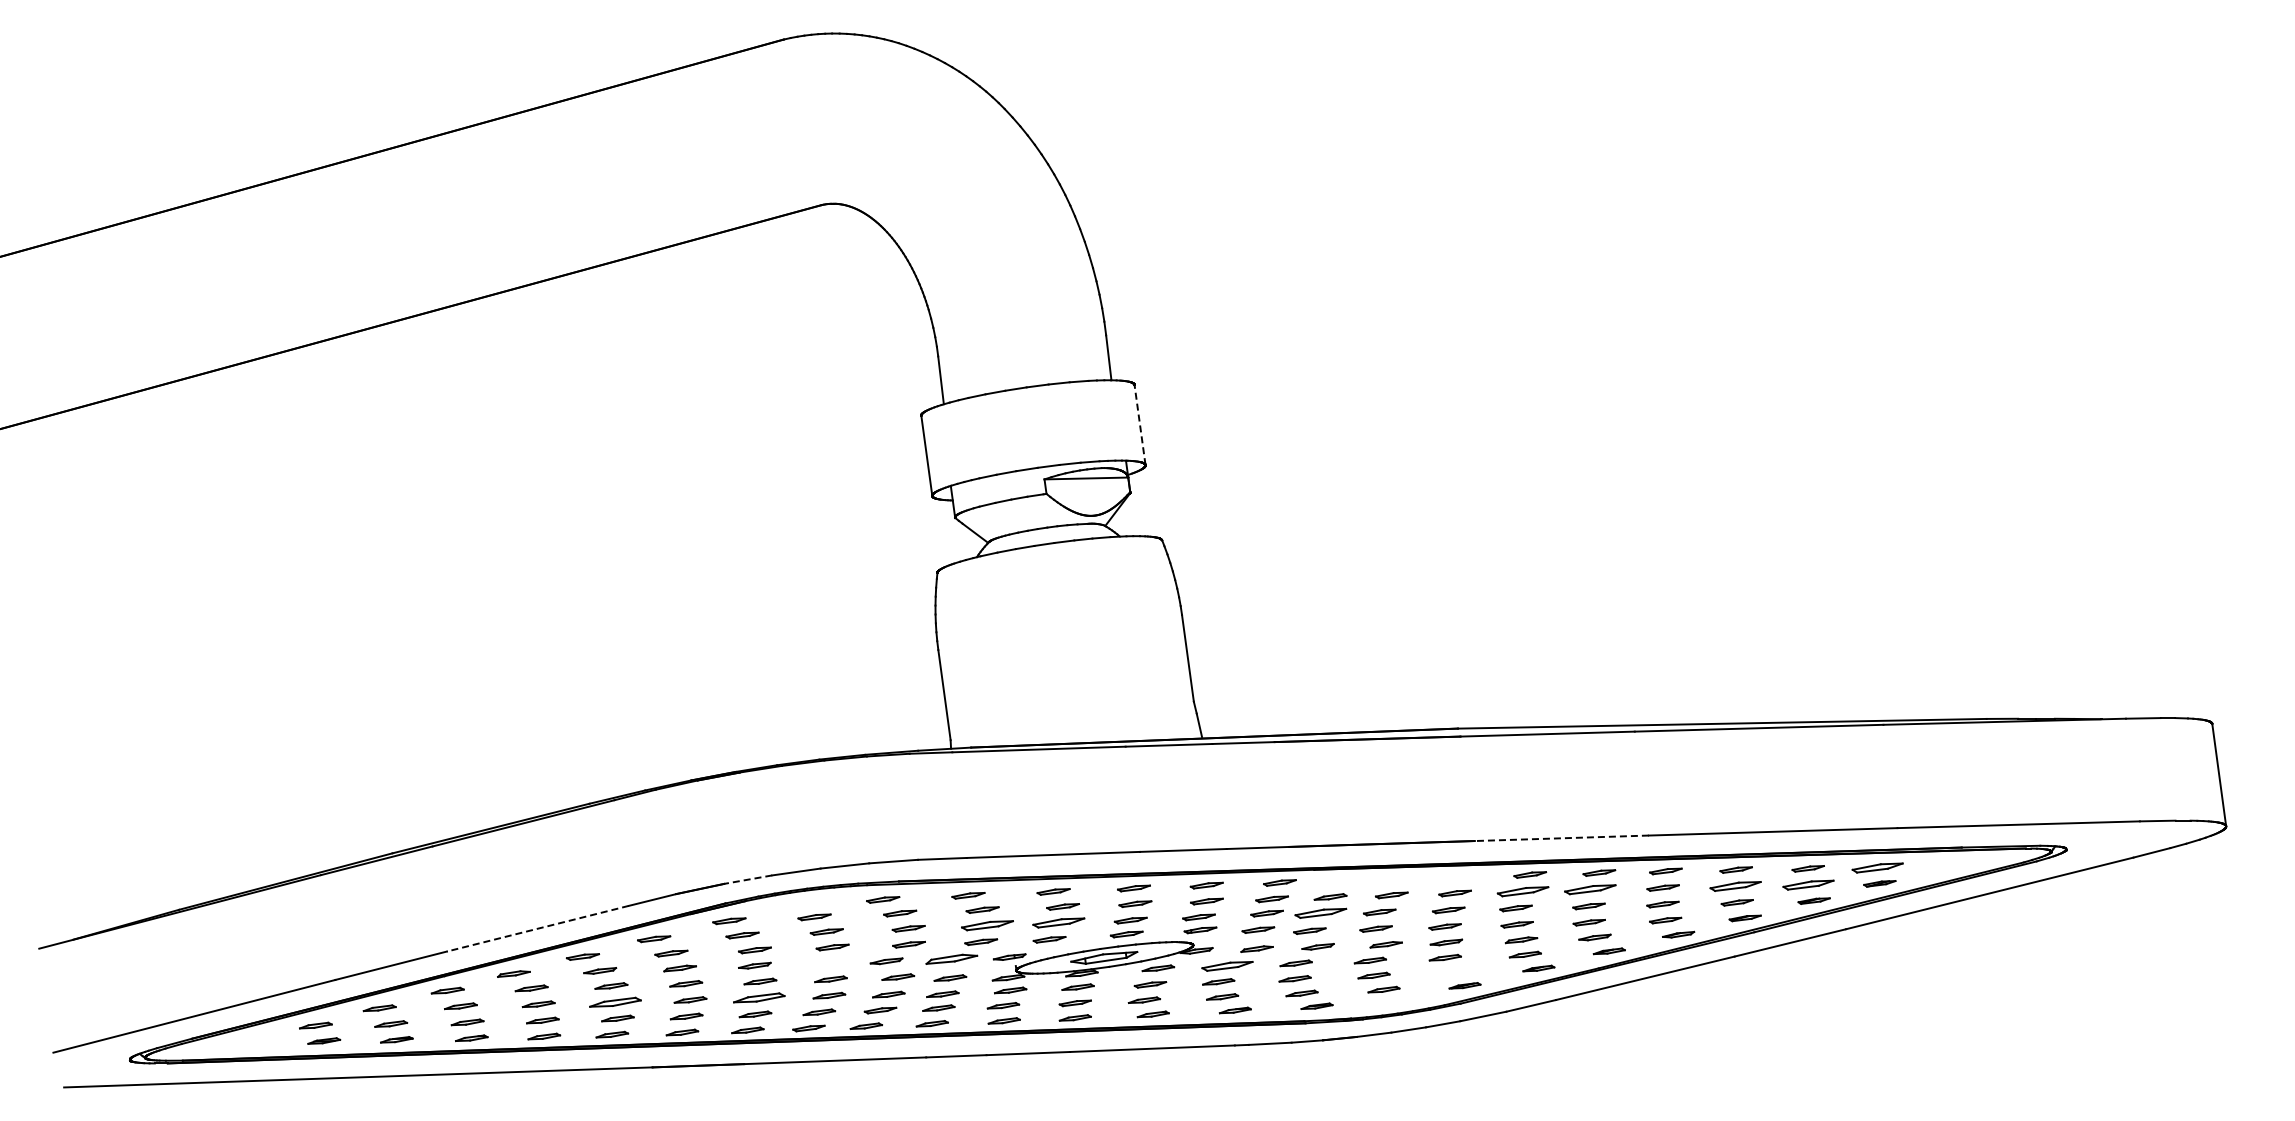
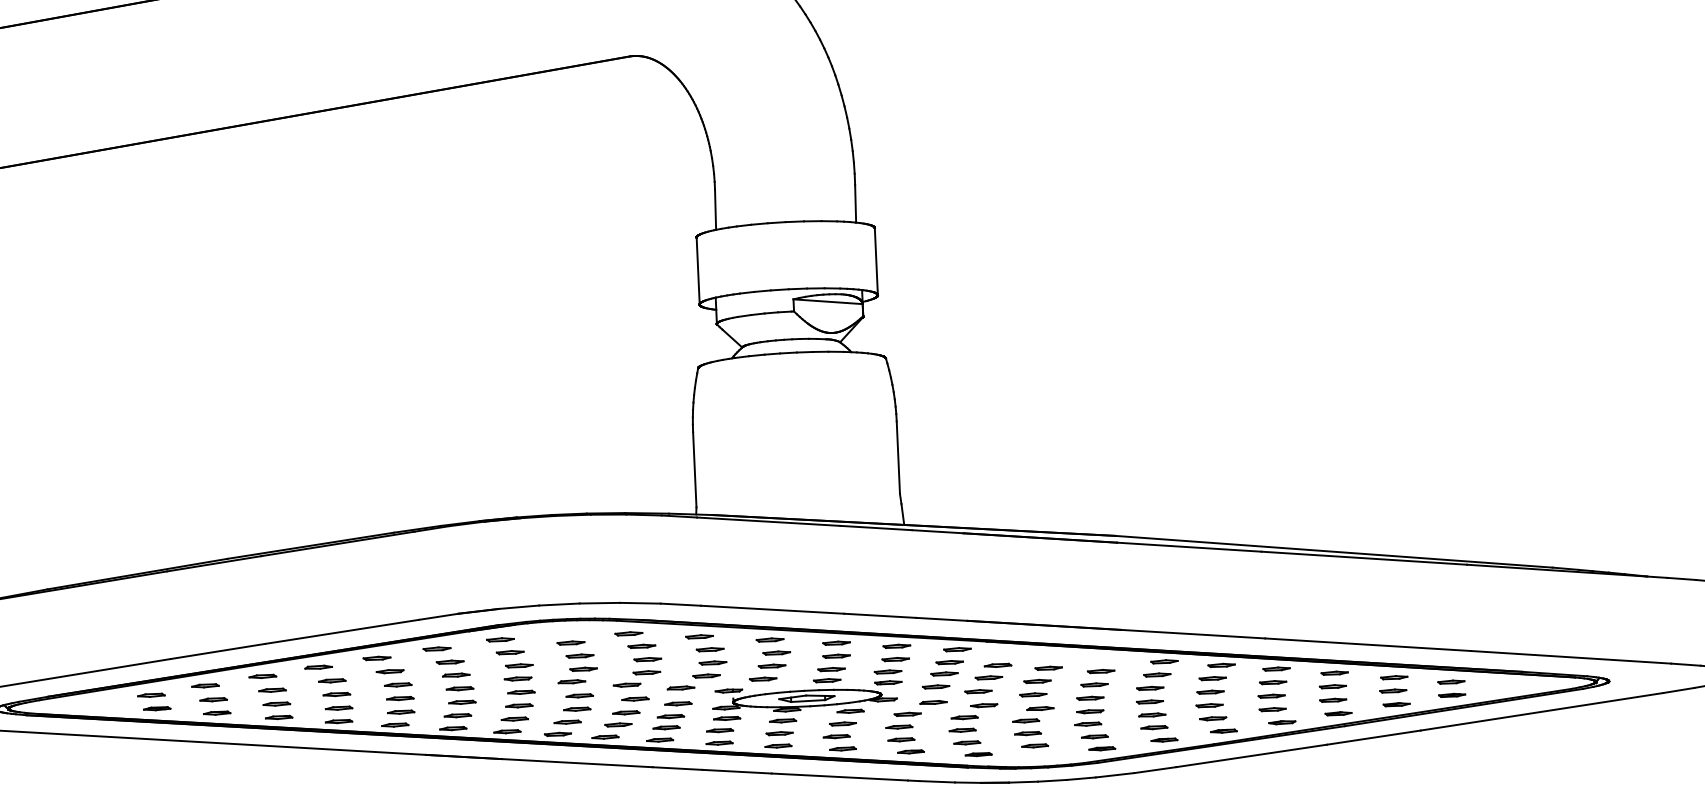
line: (1139, 424) -> (875, 261), dashed -> solid
line: (1561, 838) -> (1192, 634), dashed -> solid
part: (1876, 867) -> (1450, 681), size x0.62
line: (747, 879) -> (518, 607), dashed -> solid
part: (1808, 884) -> (1393, 690), size x0.62
part: (1735, 886) -> (1332, 686), size x0.62
part: (1589, 889) -> (1212, 678), size x0.62
part: (1522, 891) -> (1156, 675), size x0.62
part: (1320, 913) -> (988, 678), size x0.62
part: (1058, 923) -> (771, 666), size x0.62
part: (987, 925) -> (712, 663), size x0.62
line: (537, 928) -> (341, 631), dashed -> solid
part: (951, 959) -> (680, 688), size x0.62
part: (819, 963) -> (571, 681), added
part: (1226, 965) -> (907, 713), size x0.62
part: (1454, 971) -> (1094, 736), added
part: (759, 997) -> (519, 705), size x0.62
part: (615, 1001) -> (400, 697), size x0.62

